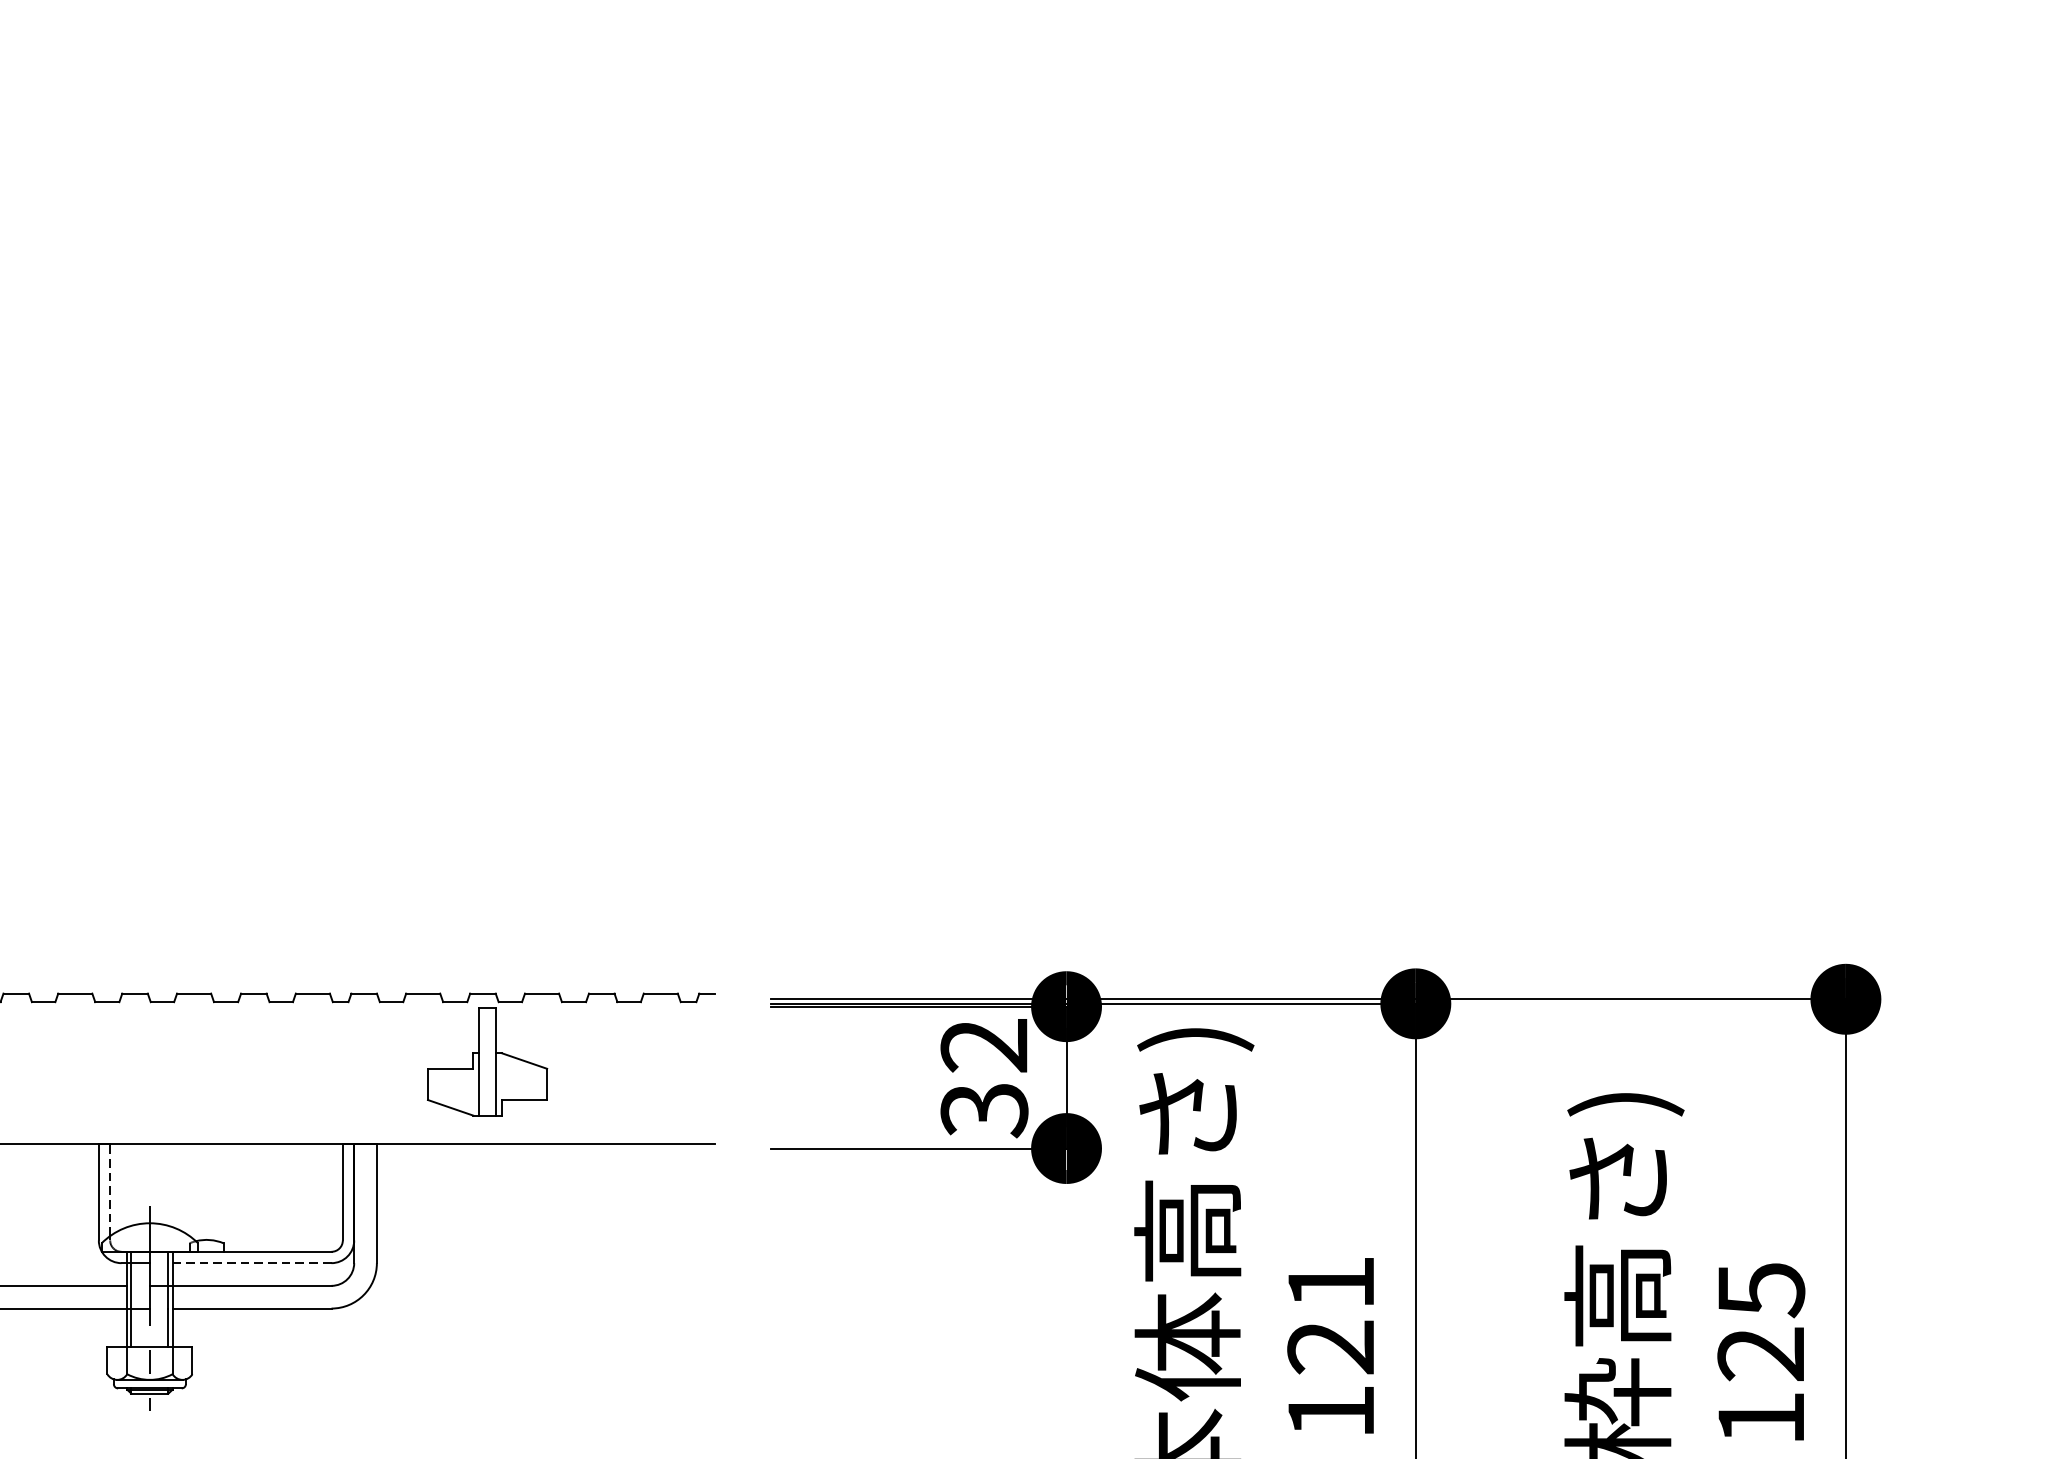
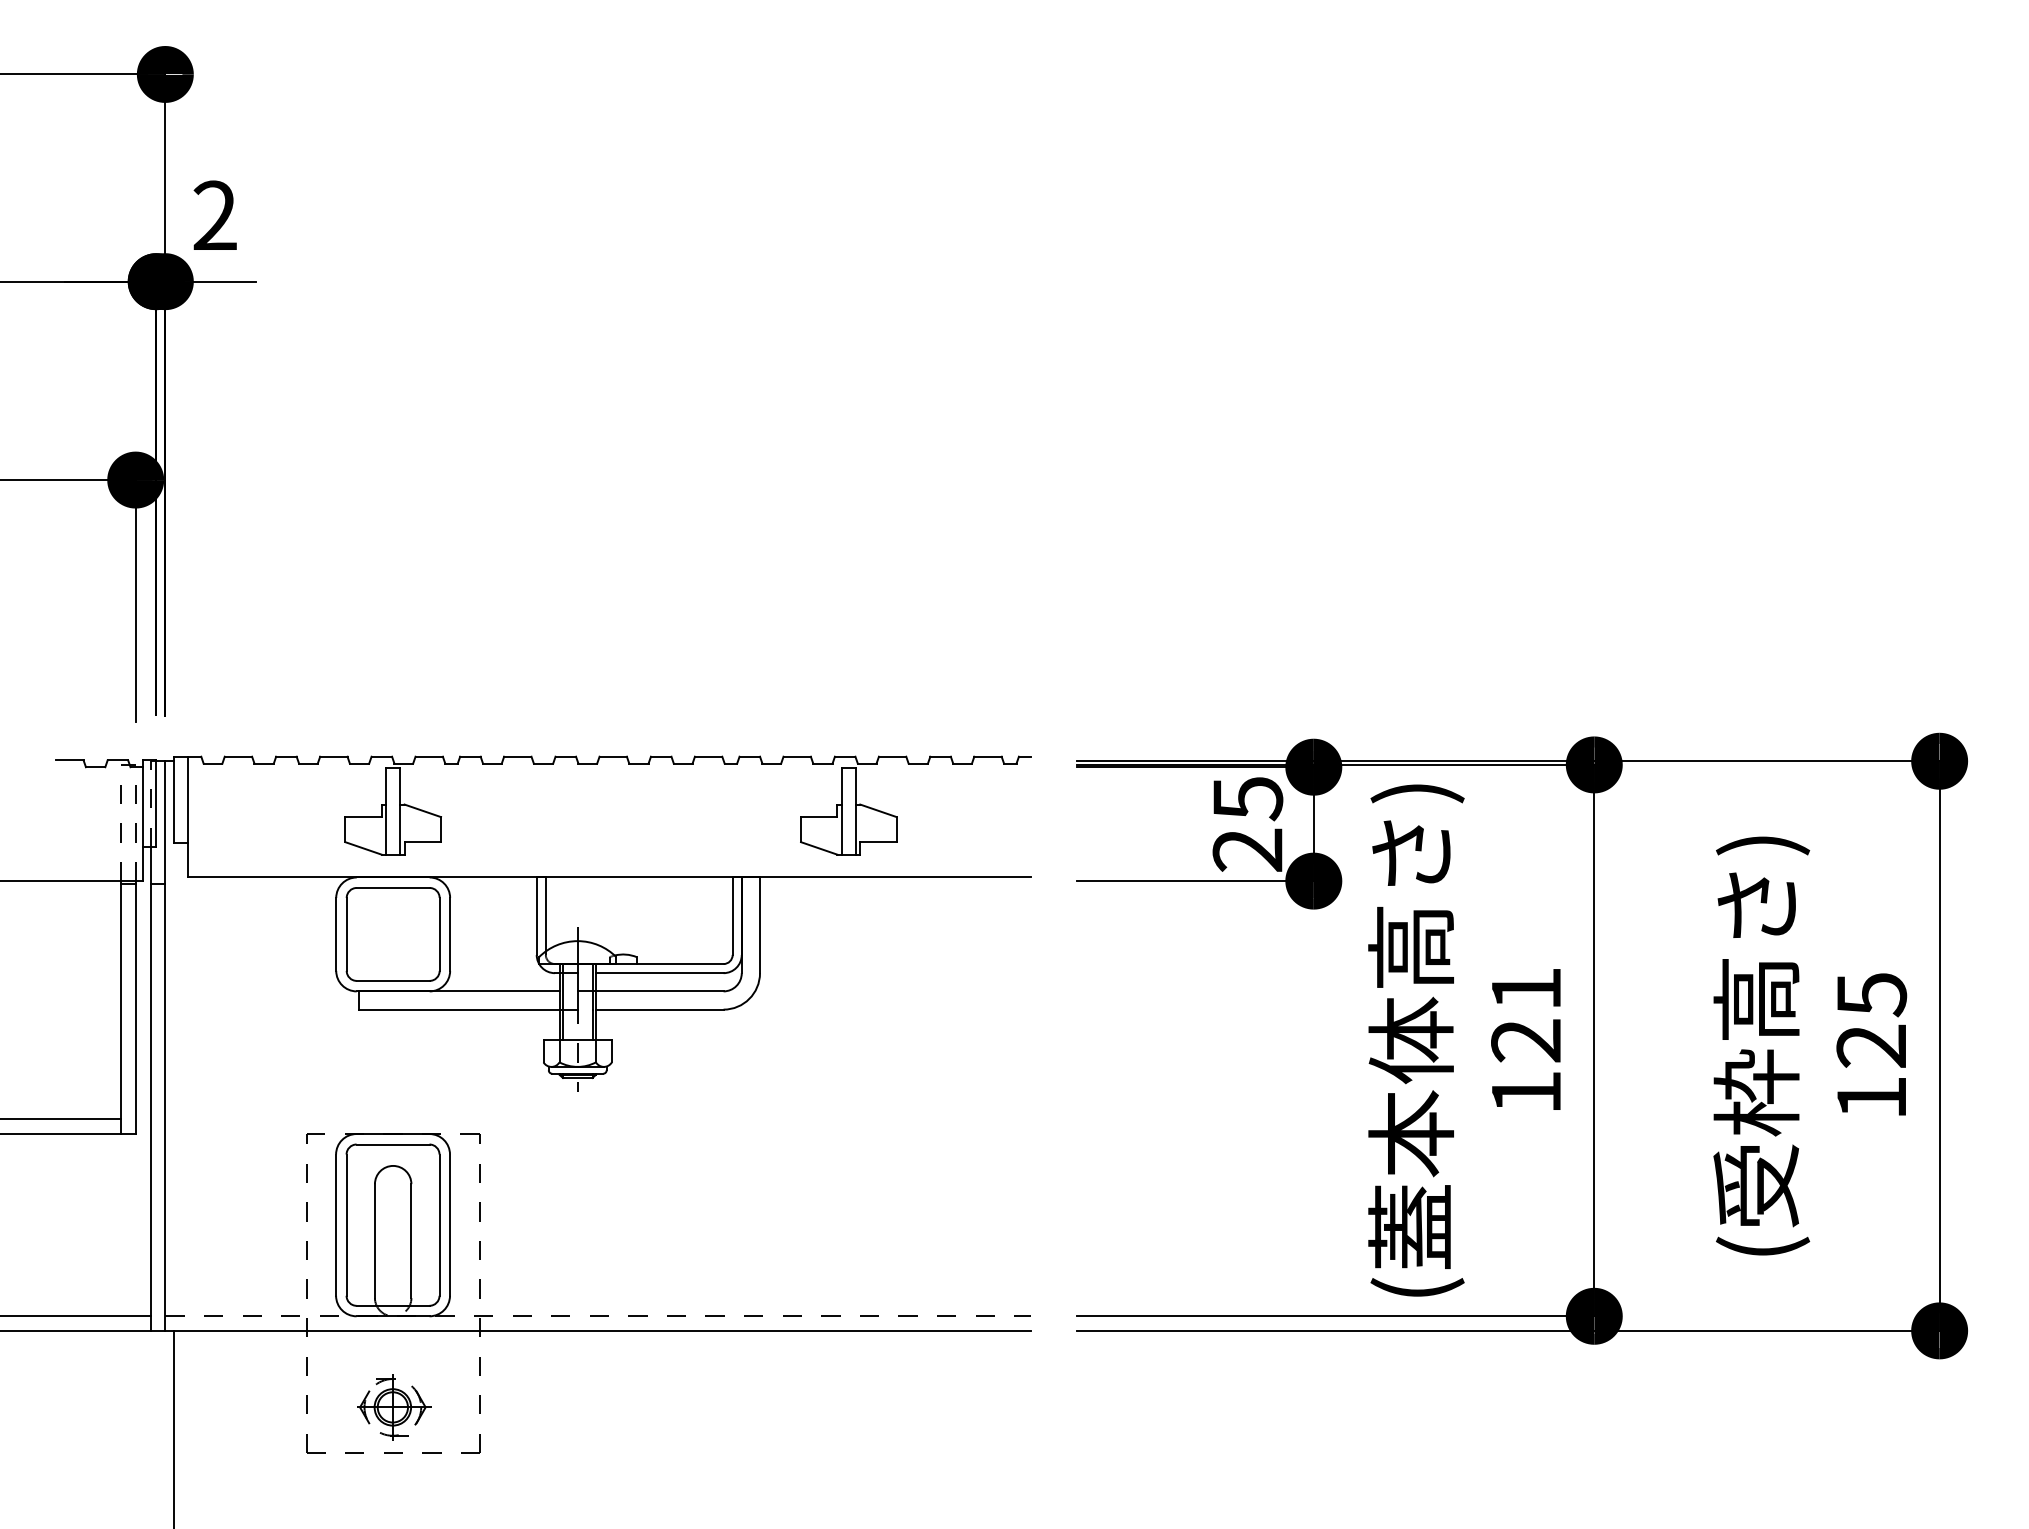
text: (983, 1078) -> (1247, 824), 32 -> 25
line: (109, 1190) -> (545, 914), dashed -> solid
line: (251, 1263) -> (659, 973), dashed -> solid

